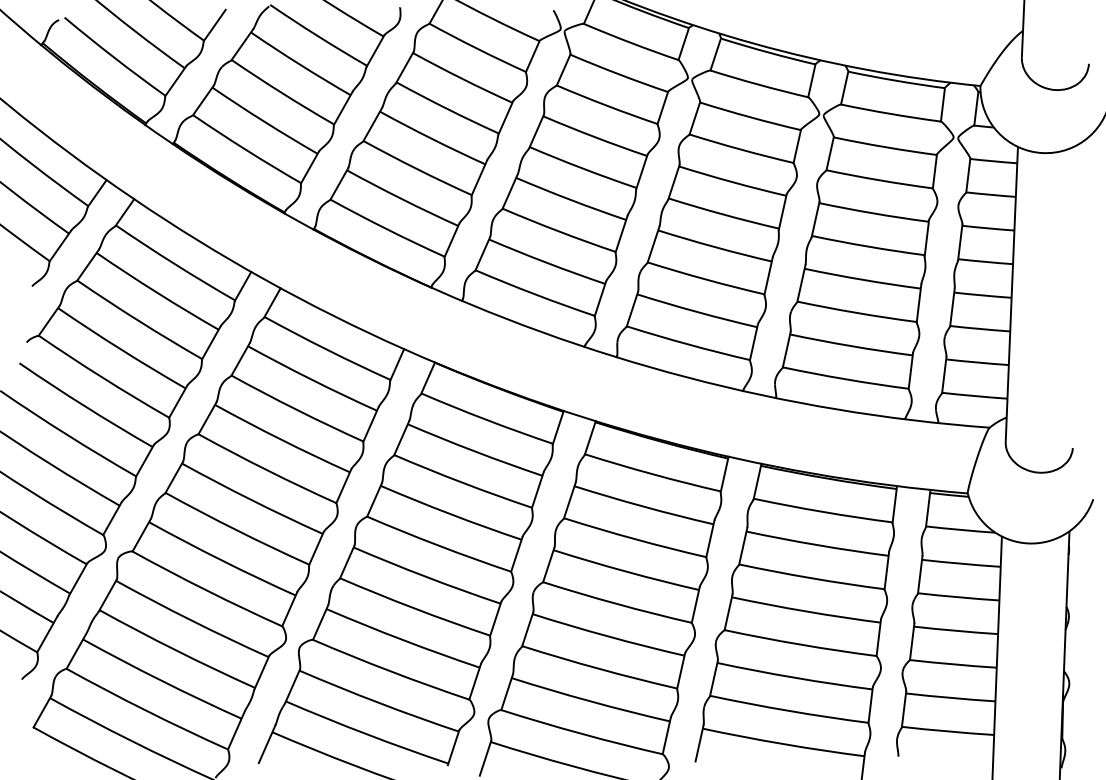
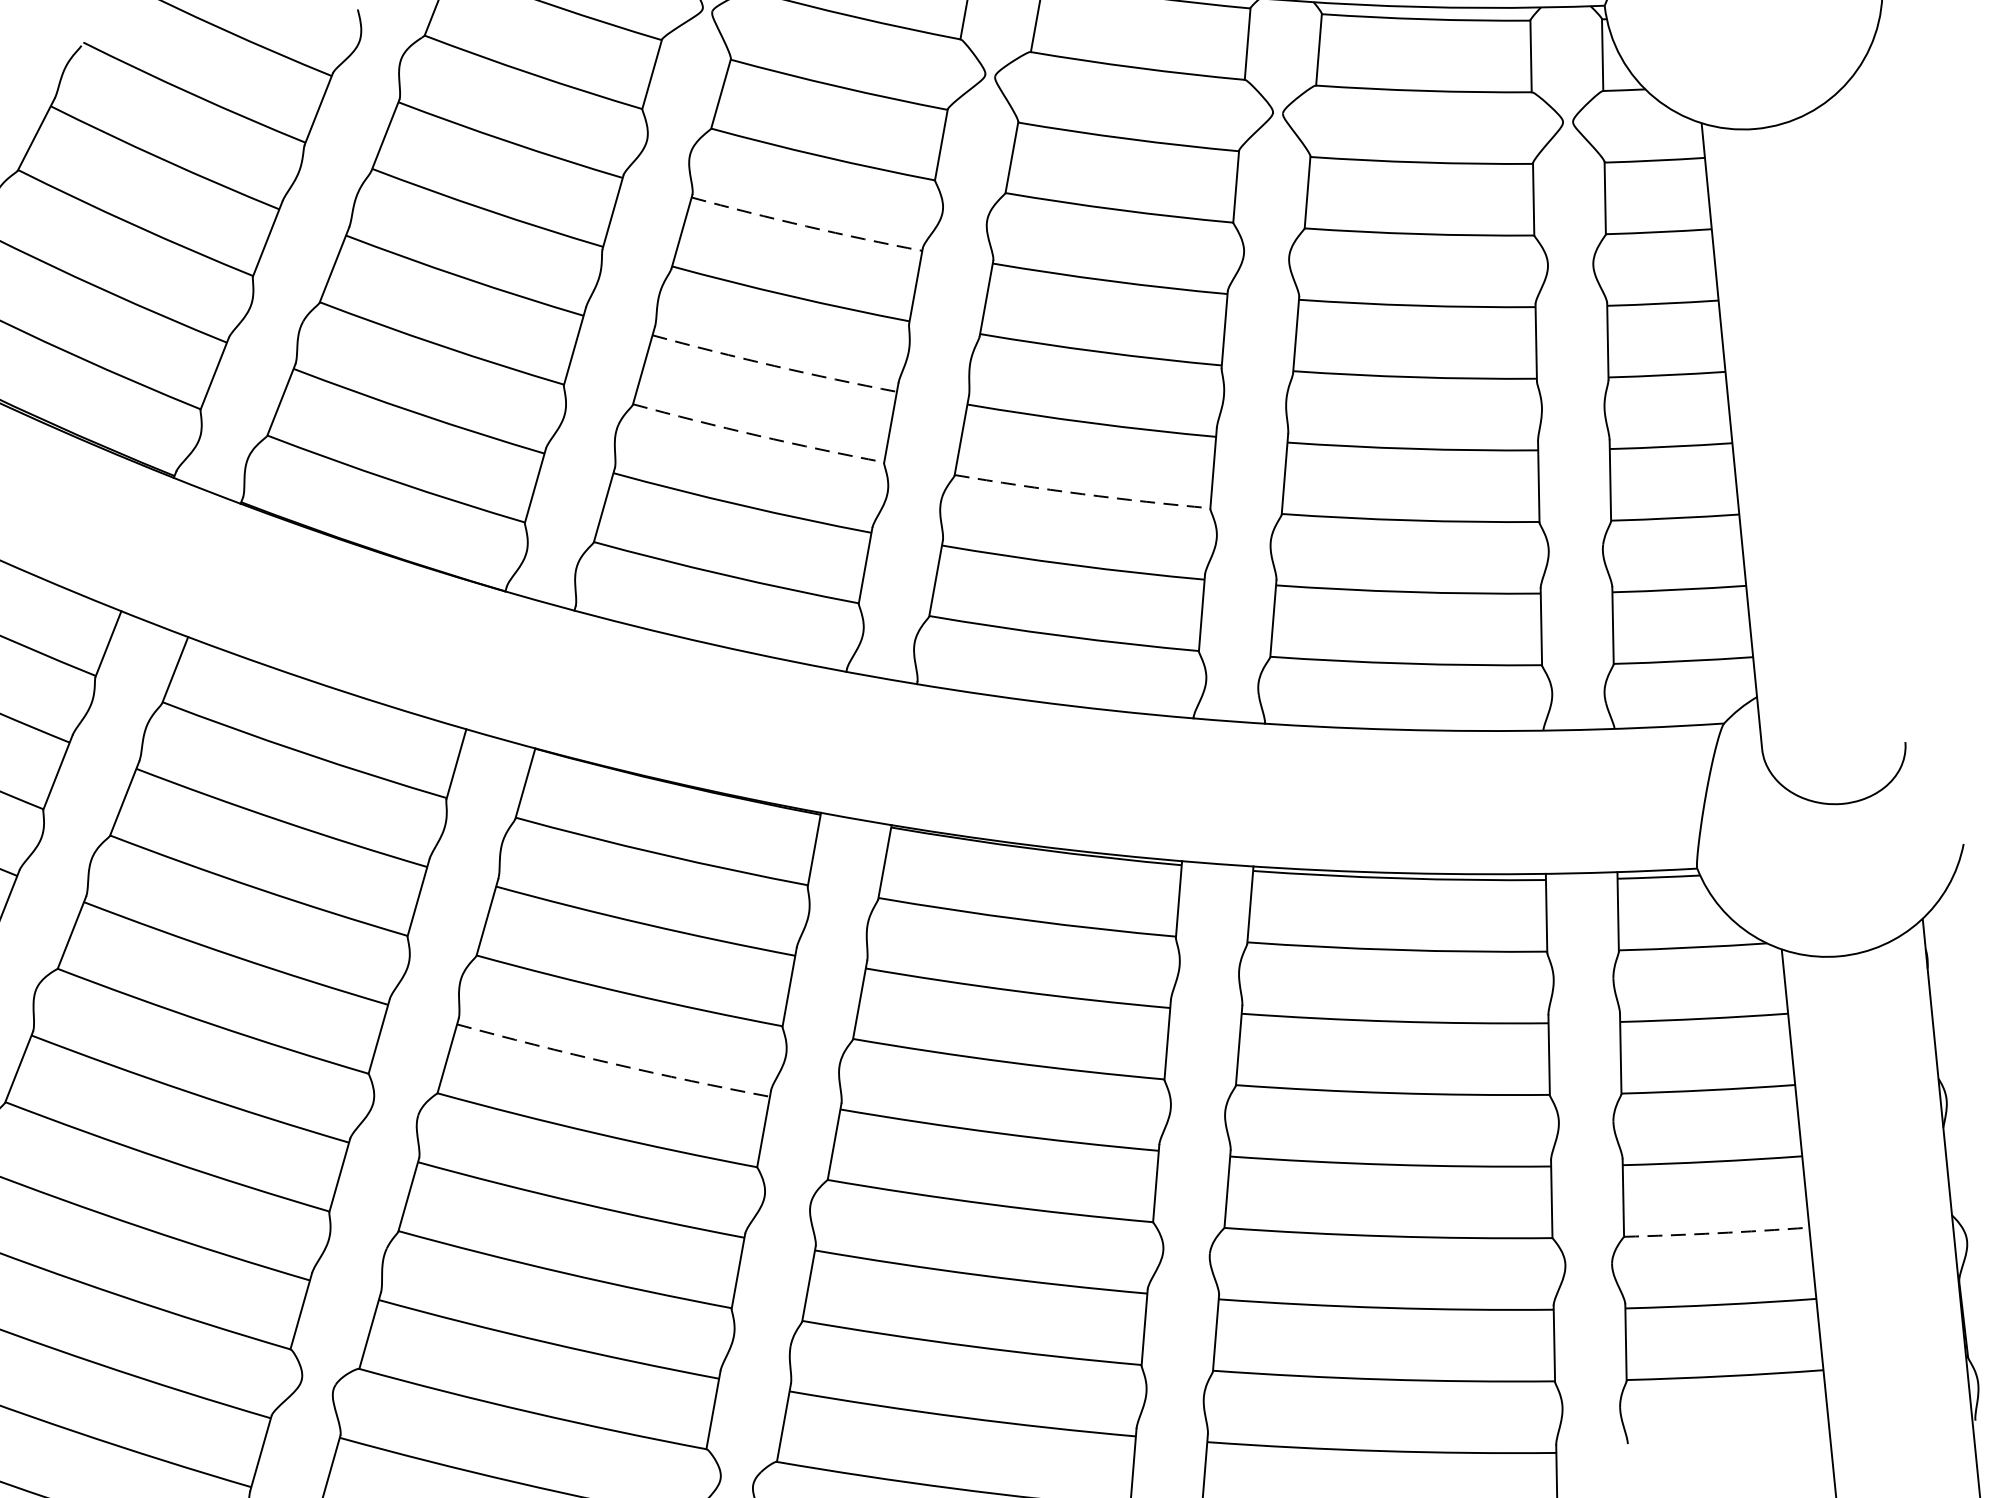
arc: (594, 137) -> (805, 227), solid -> dashed
arc: (570, 199) -> (773, 364), solid -> dashed
arc: (558, 231) -> (757, 435), solid -> dashed
arc: (705, 279) -> (1081, 494), solid -> dashed
arc: (450, 514) -> (612, 1064), solid -> dashed
arc: (953, 664) -> (1717, 1233), solid -> dashed

